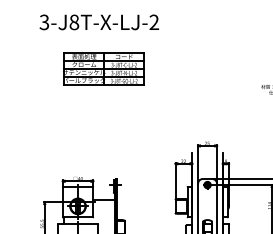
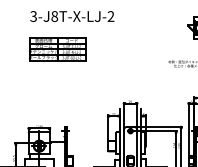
text: (99, 22) -> (72, 16), moved

